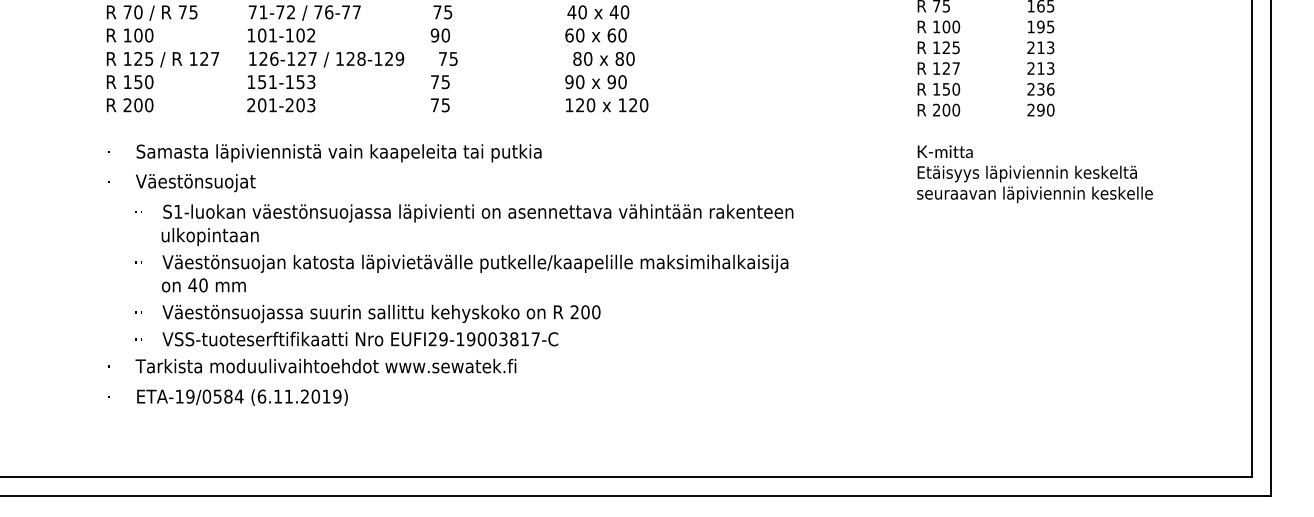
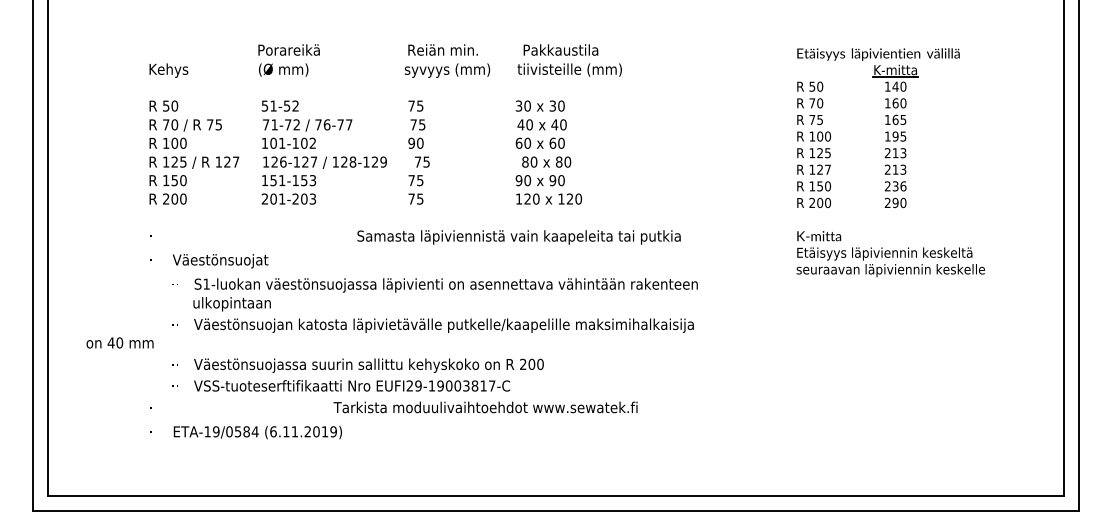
text: (338, 153) -> (518, 237), moved
text: (203, 284) -> (119, 342), moved
text: (325, 366) -> (485, 407), moved

